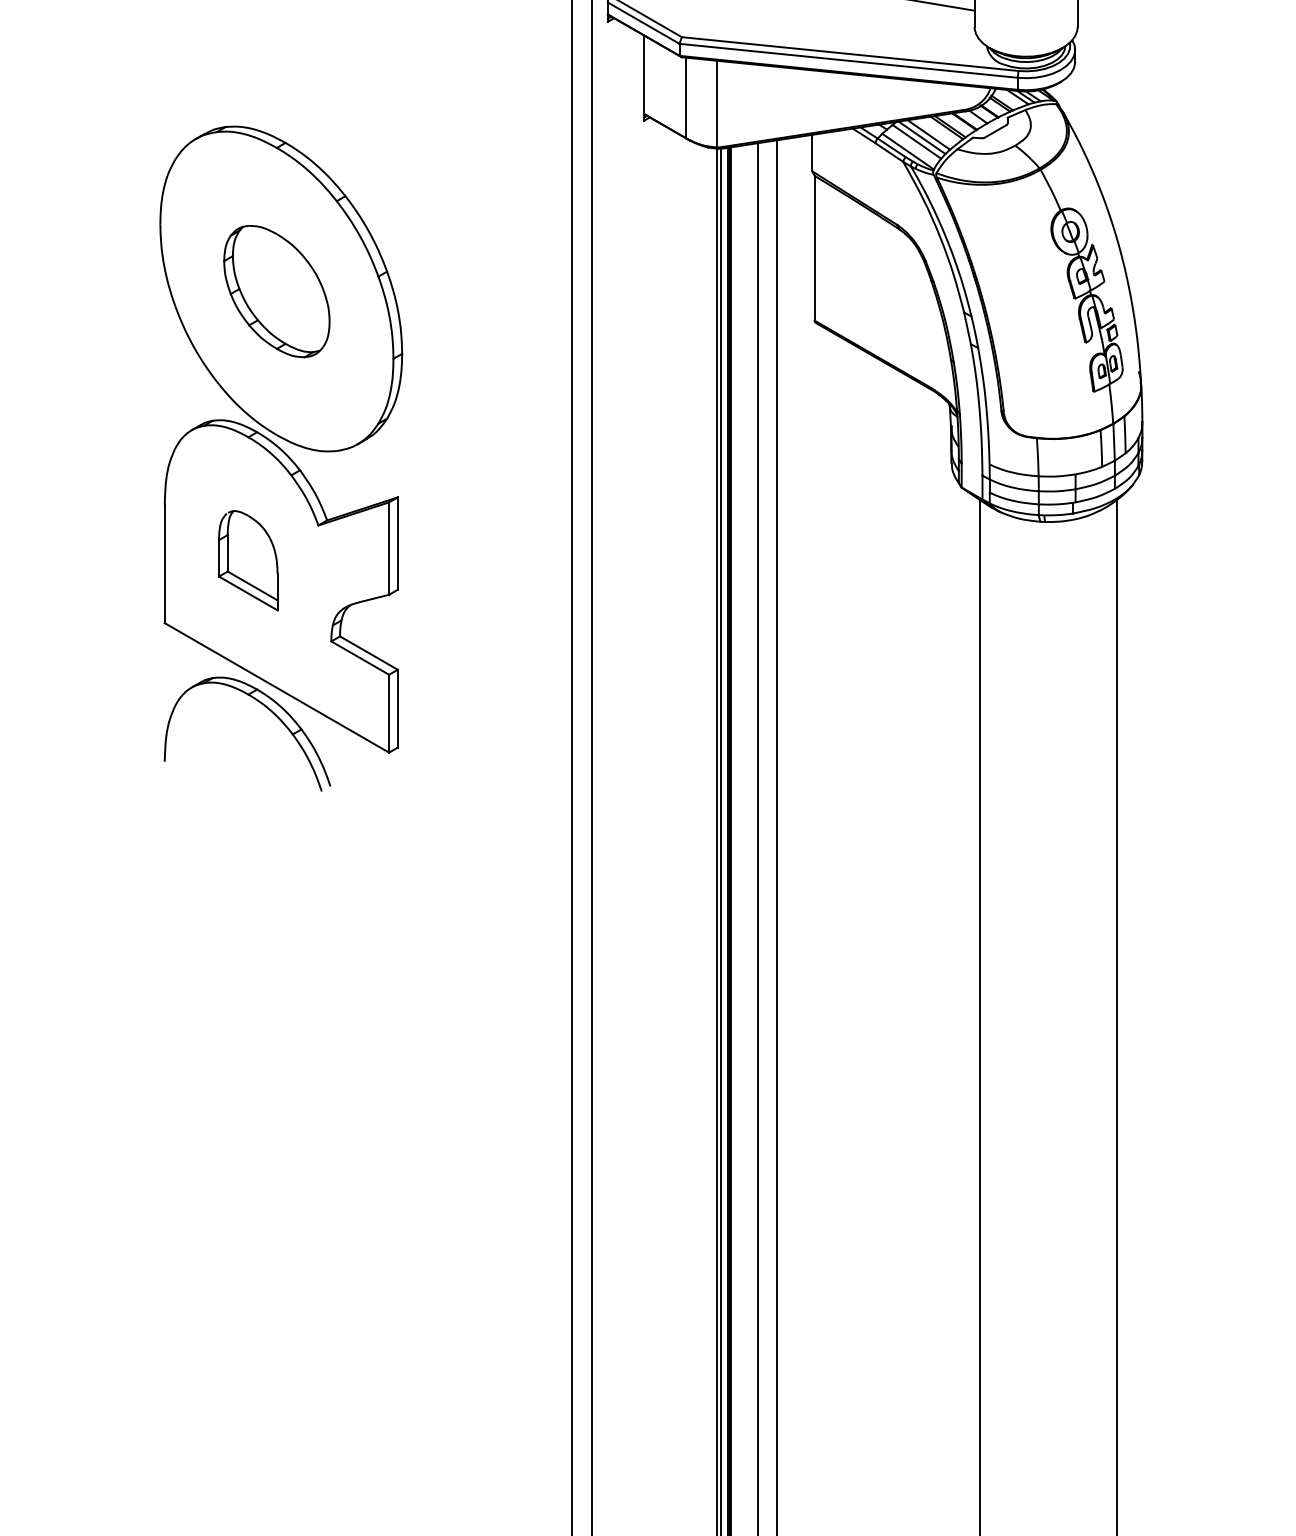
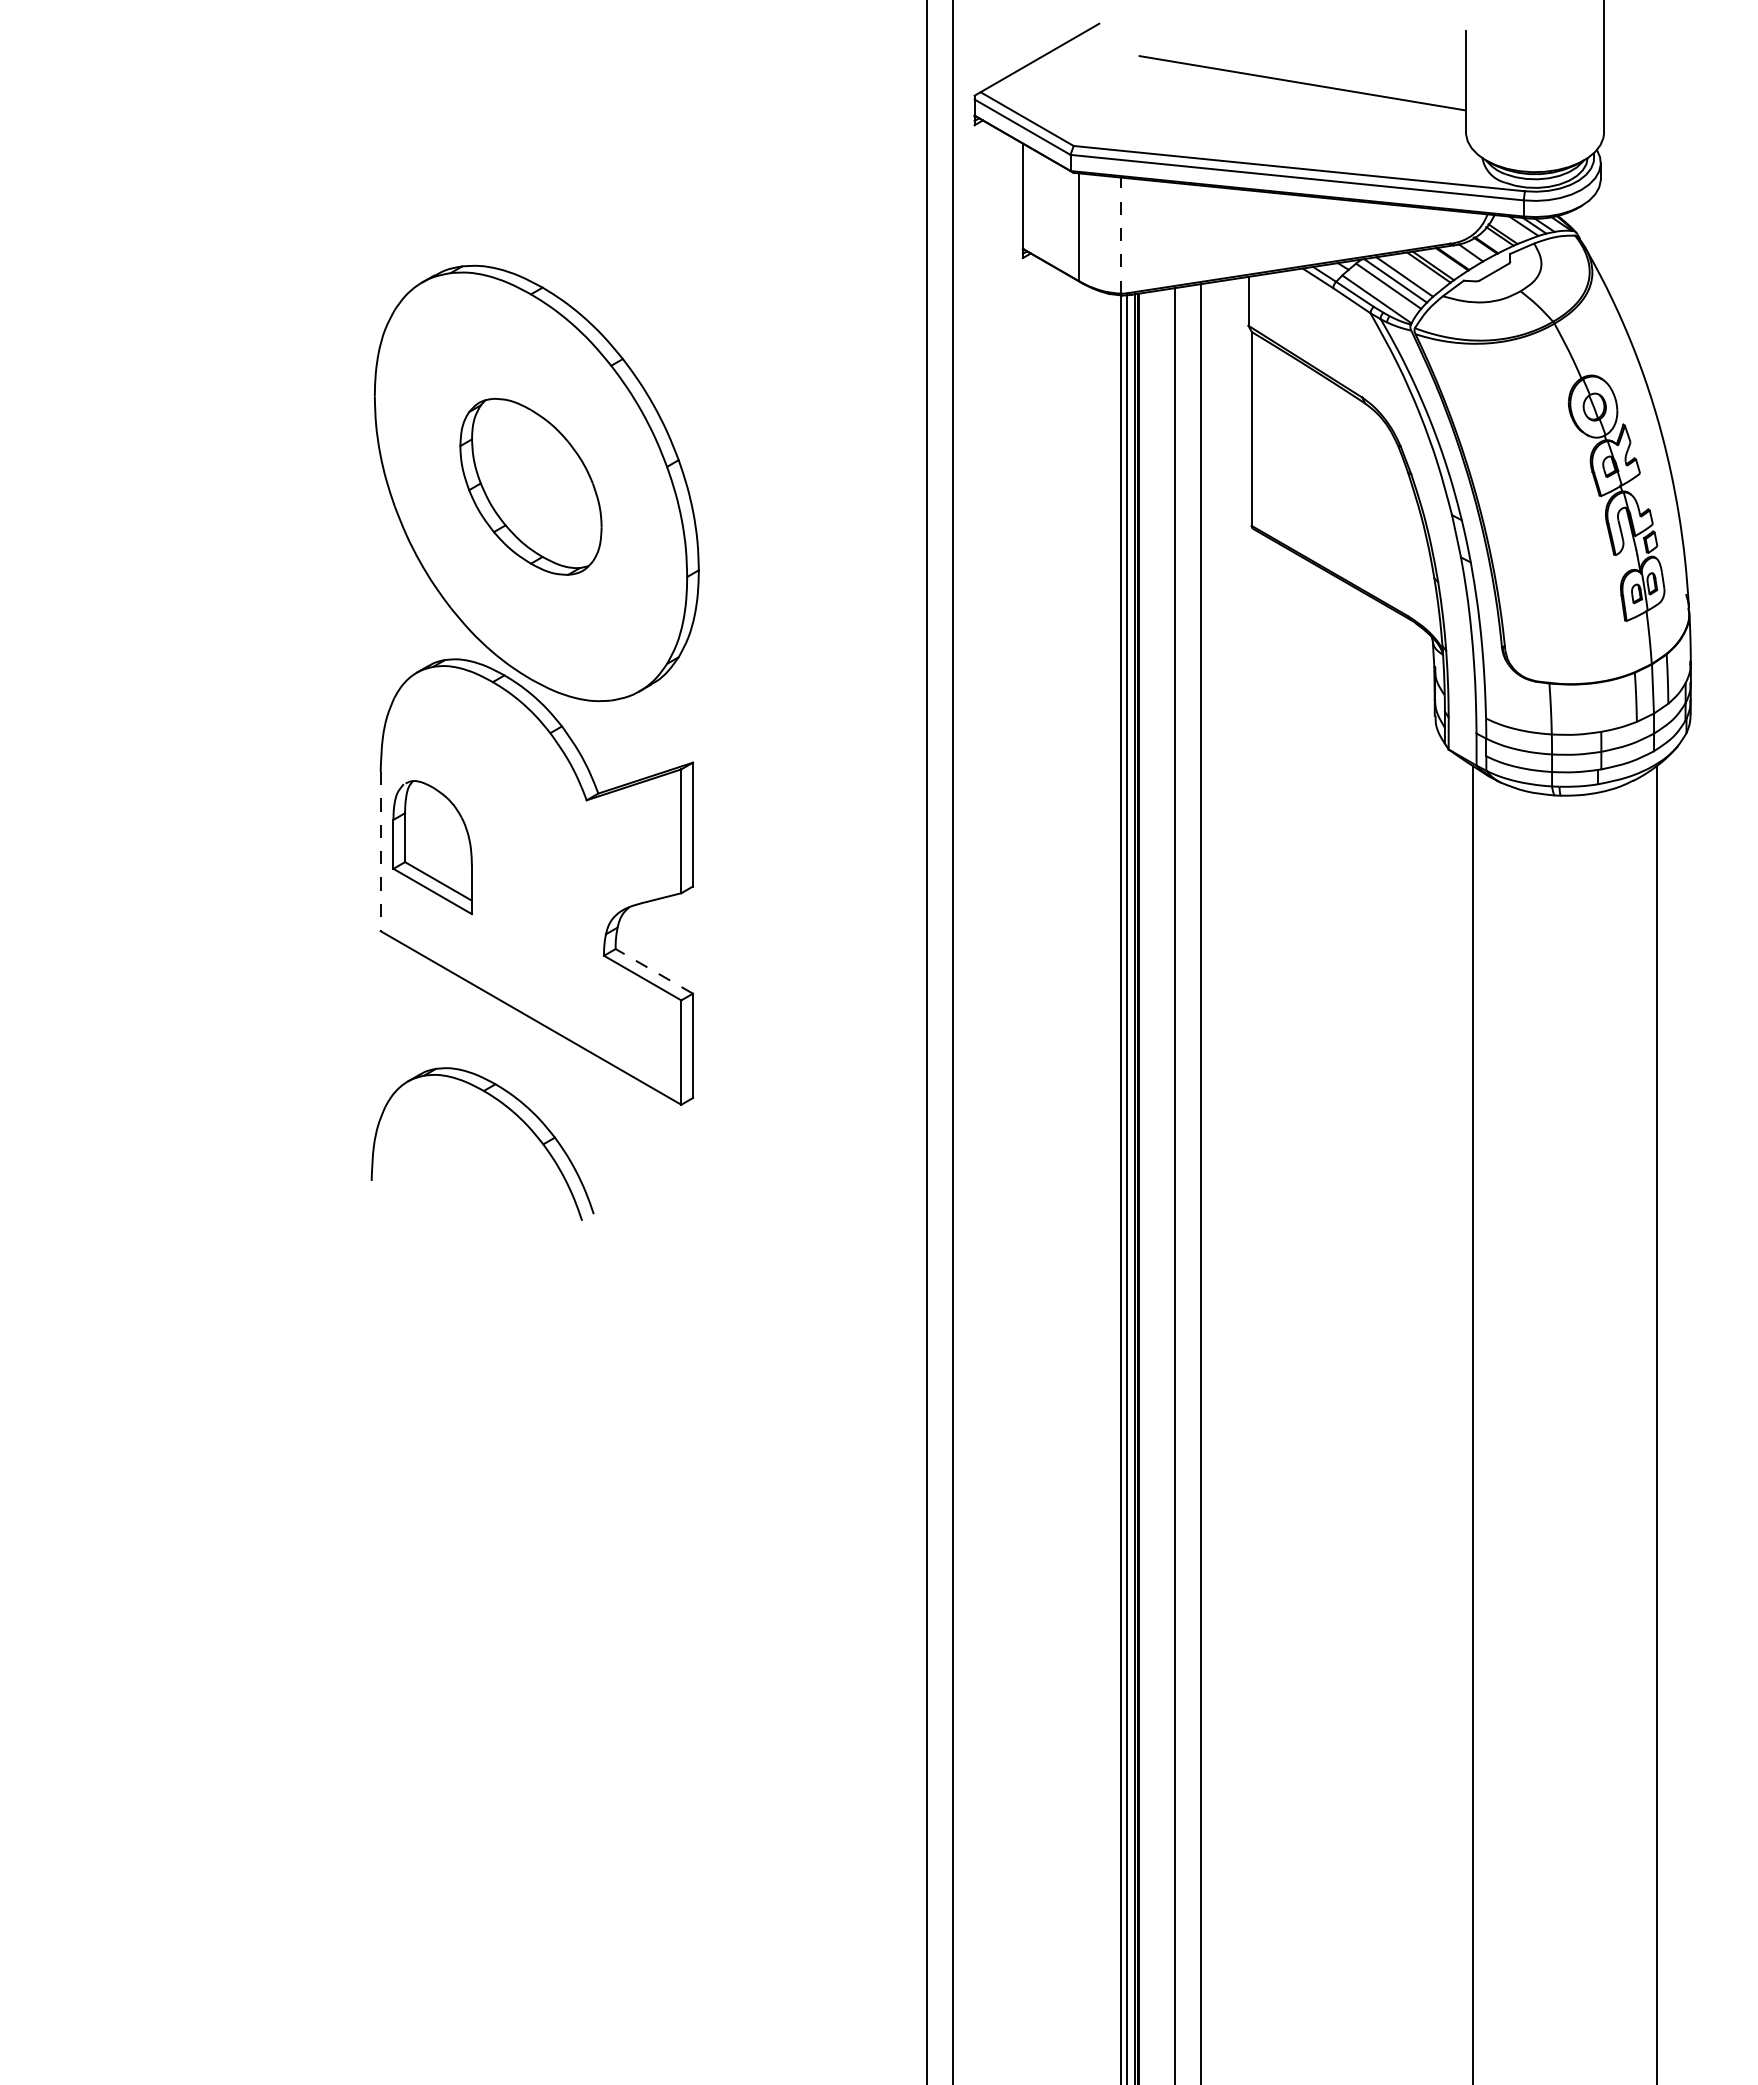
line: (716, 103) -> (1120, 235), solid -> dashed
part: (248, 560) -> (432, 847), moved
line: (164, 563) -> (380, 851), solid -> dashed
line: (369, 653) -> (654, 971), solid -> dashed
part: (266, 708) -> (508, 1109), moved

